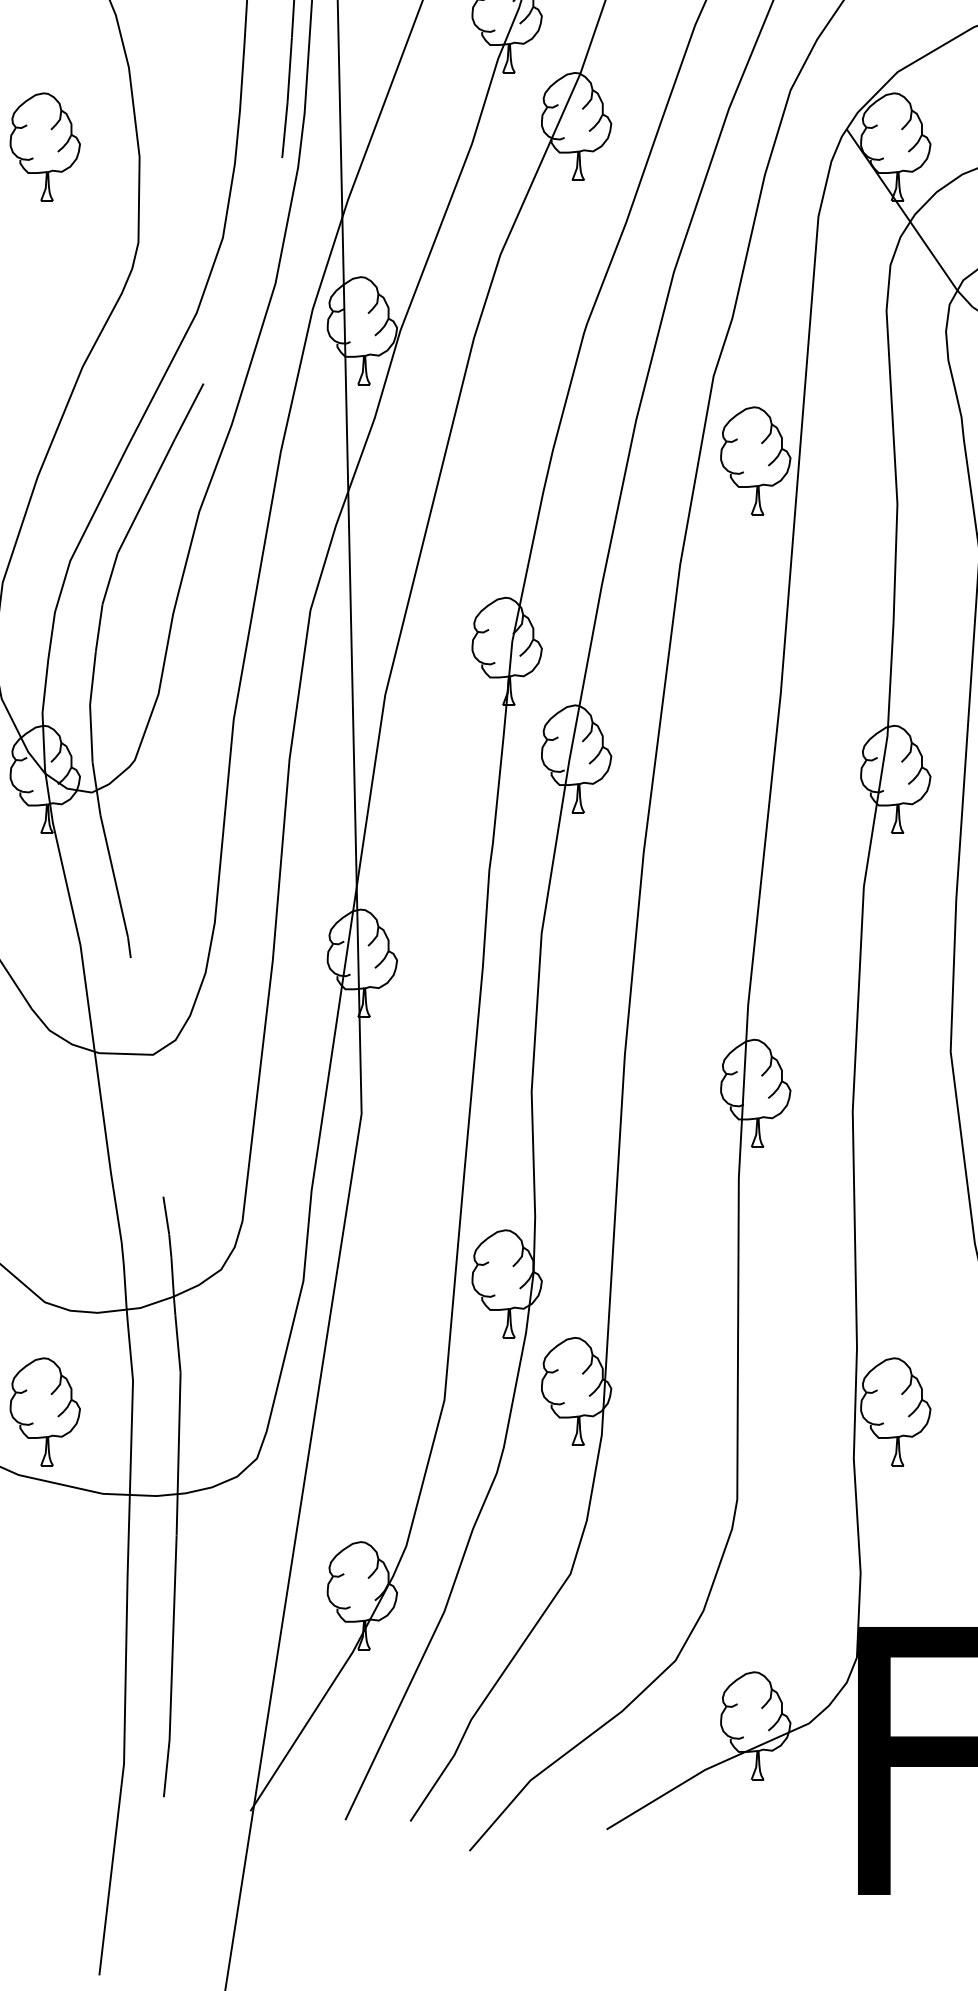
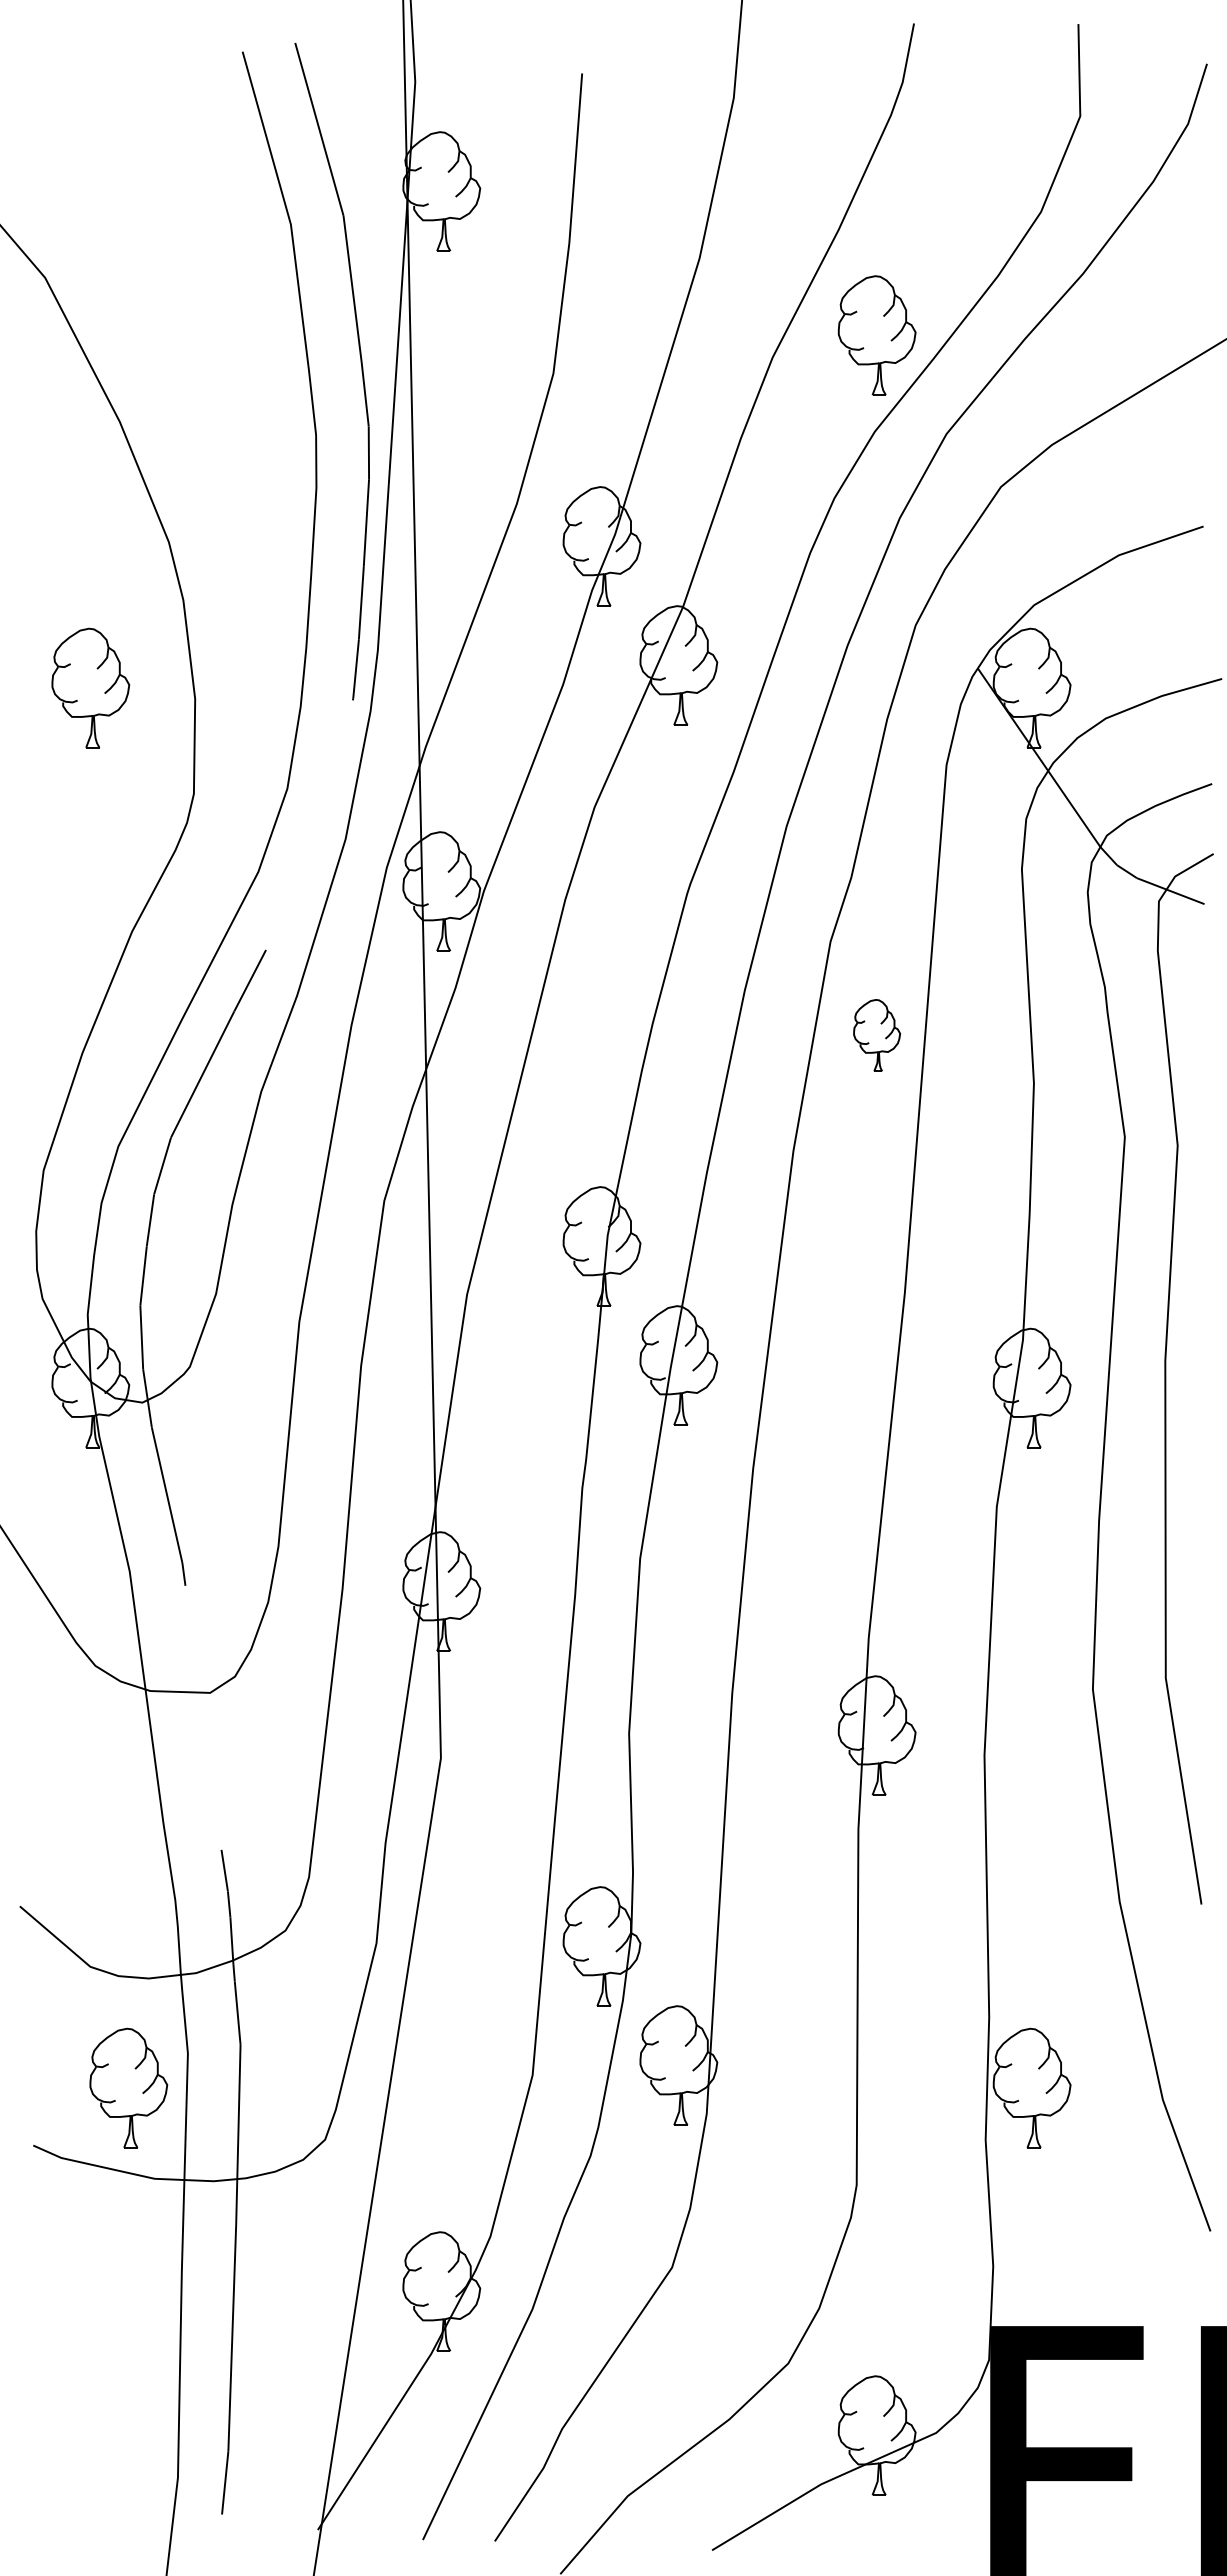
part: (755, 460) -> (876, 1035), size x0.6
part: (45, 1411) -> (128, 2087), moved

